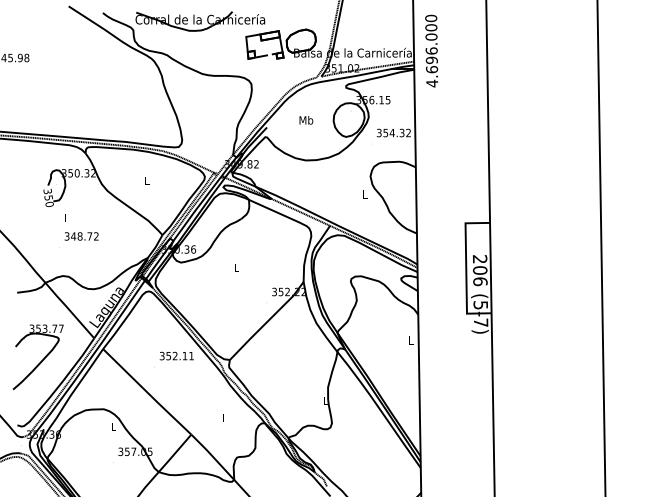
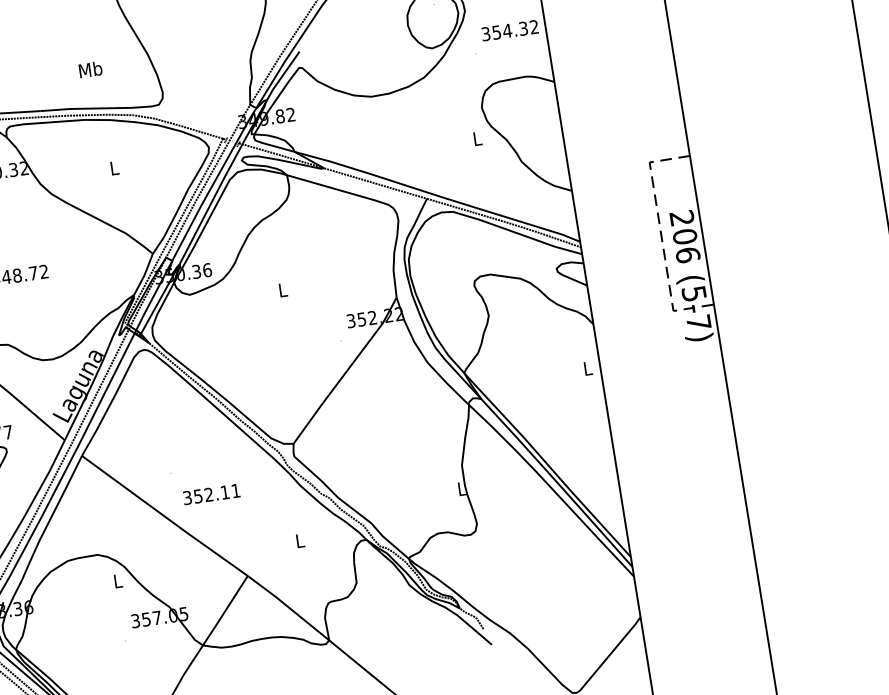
text: (306, 120) -> (90, 69), moved
line: (466, 268) -> (661, 236), solid -> dashed
text: (176, 355) -> (210, 493), moved

